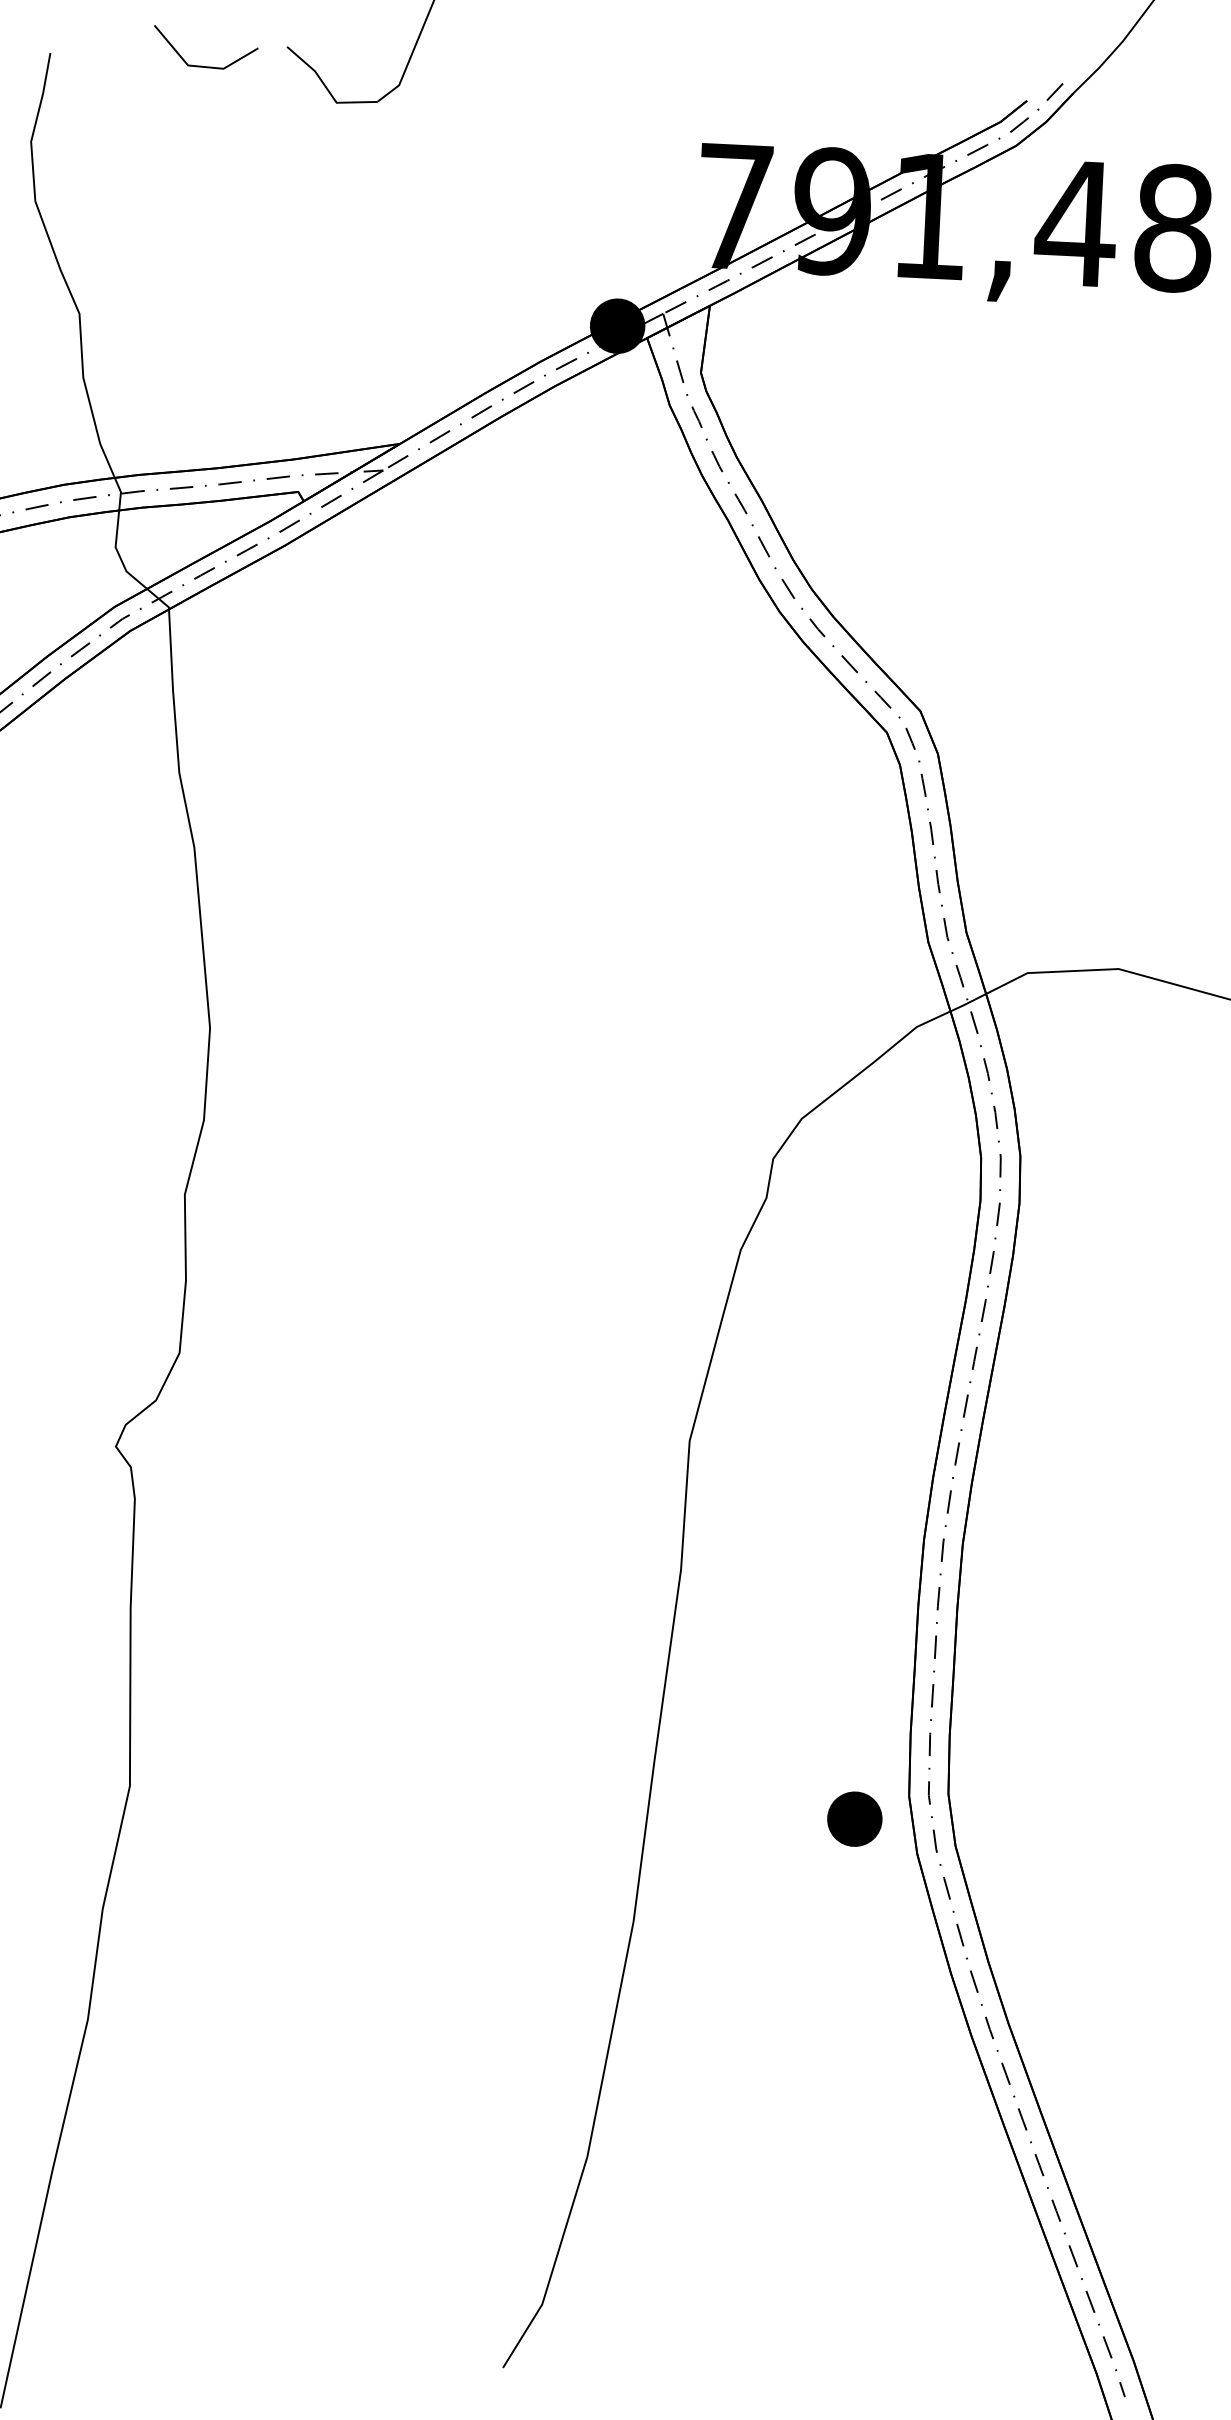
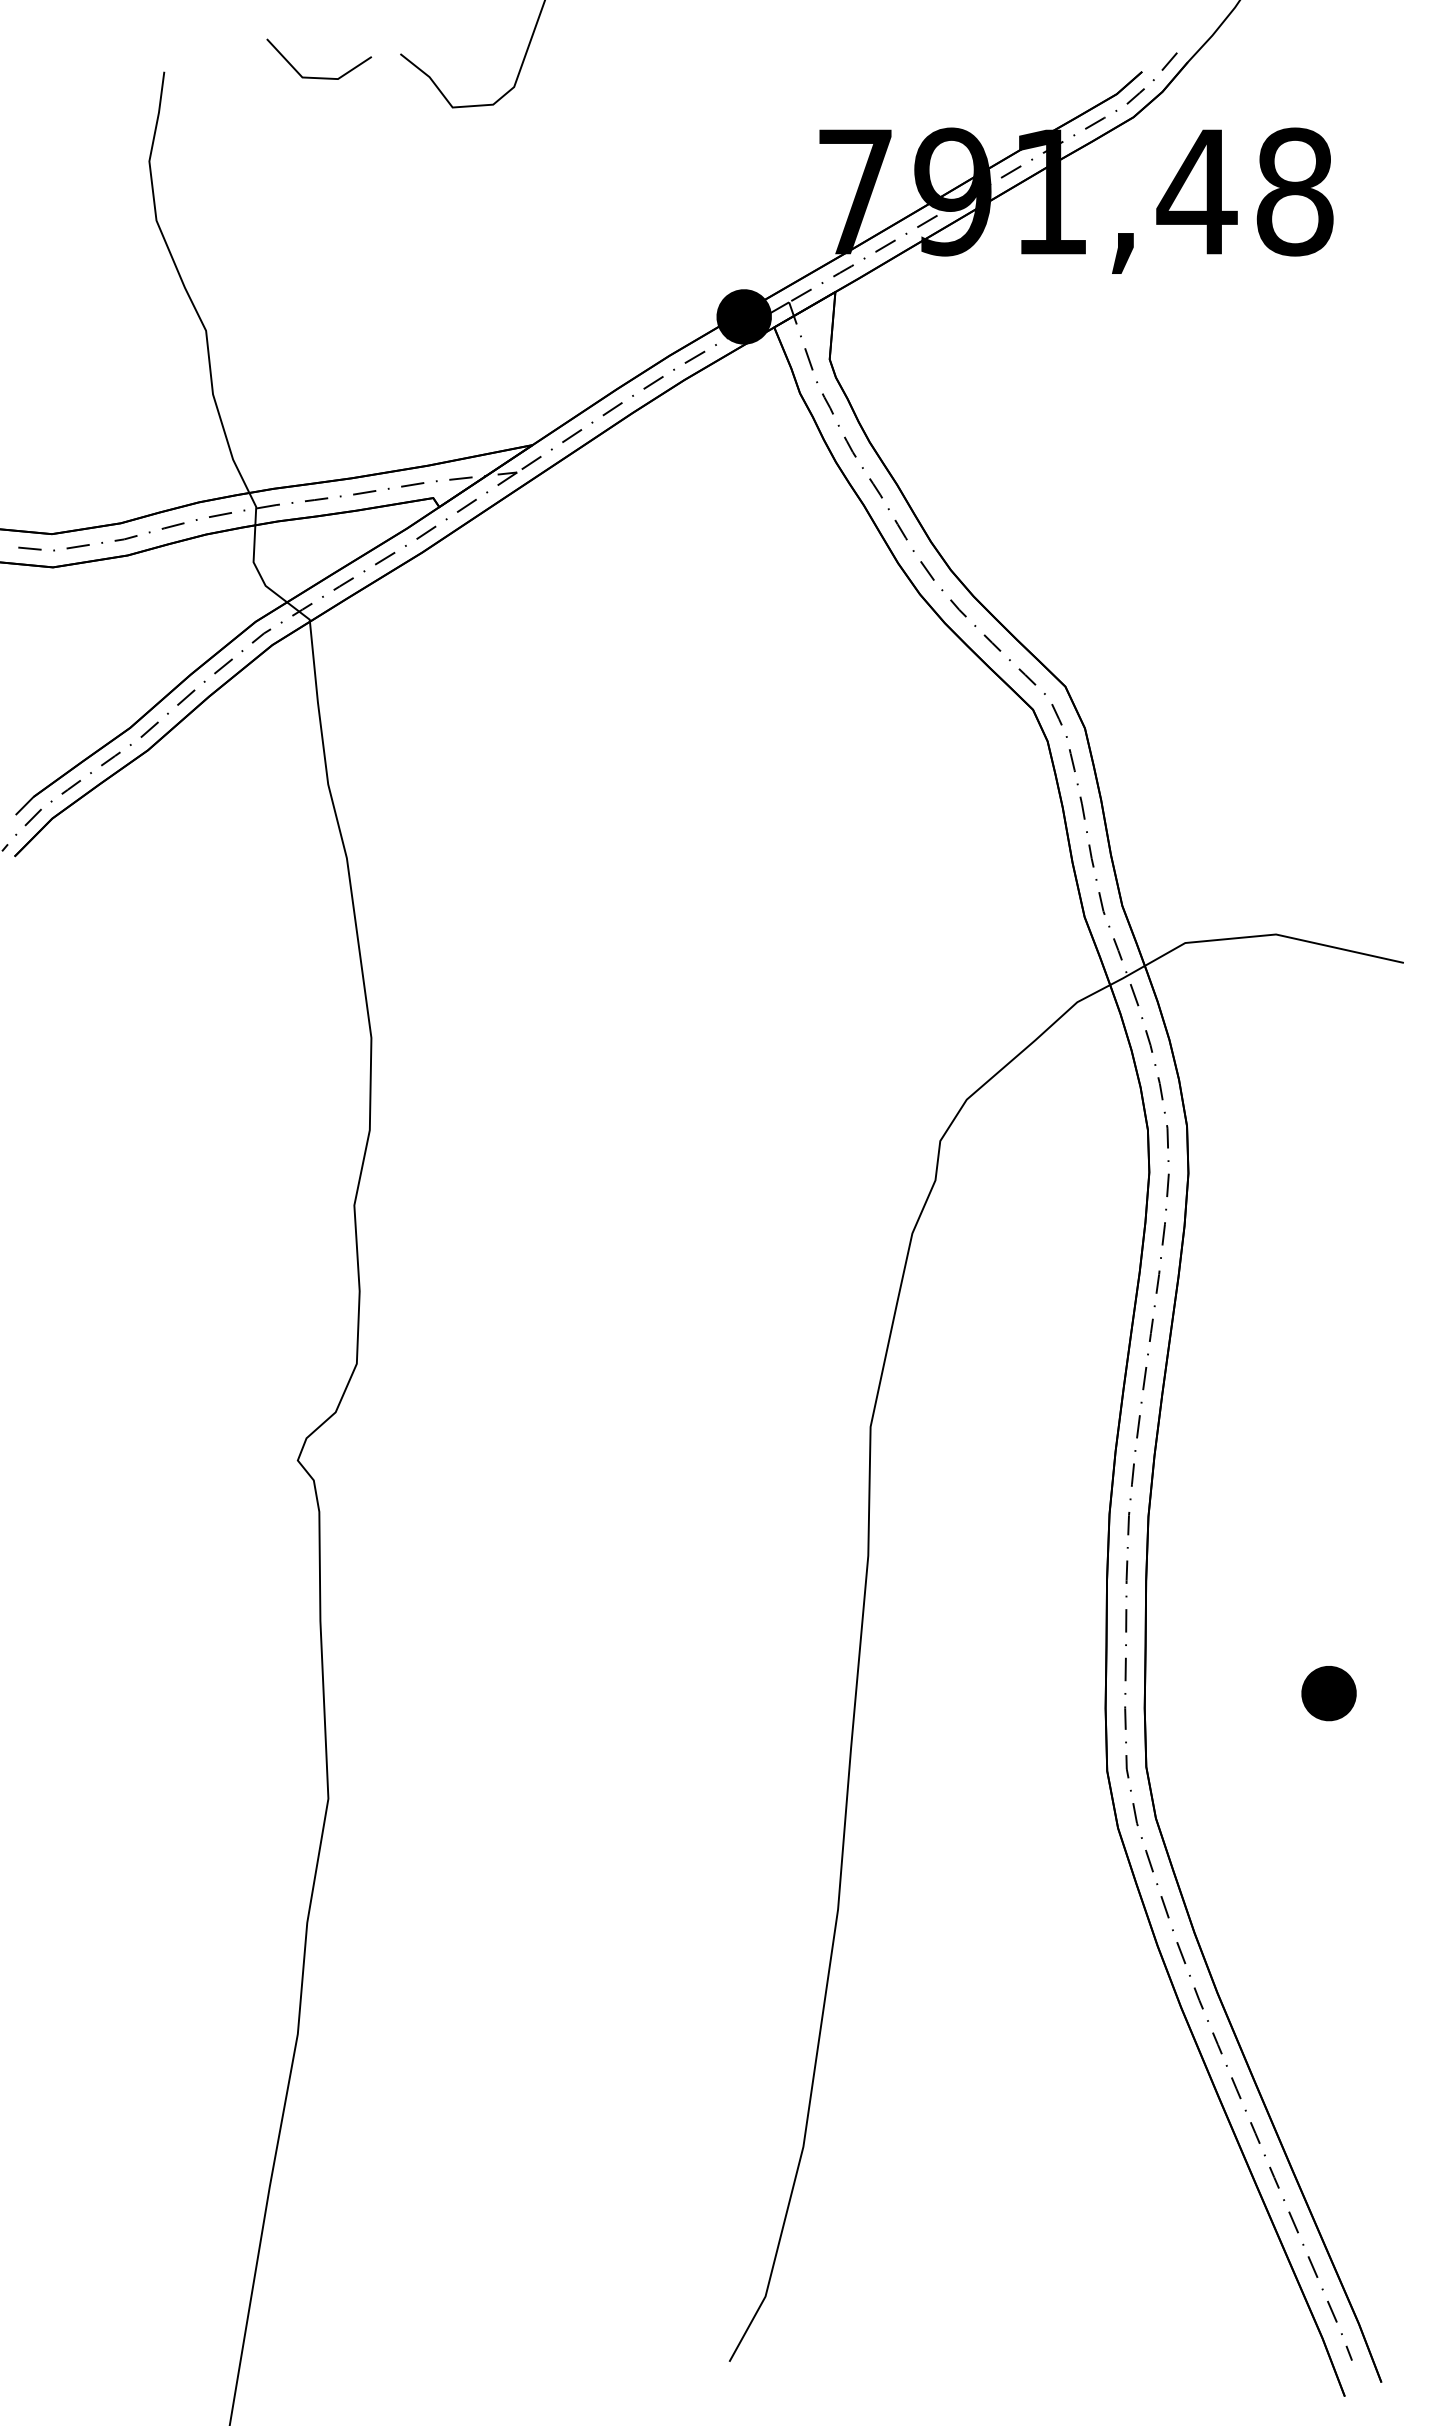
part: (854, 1819) -> (1328, 1693), moved

